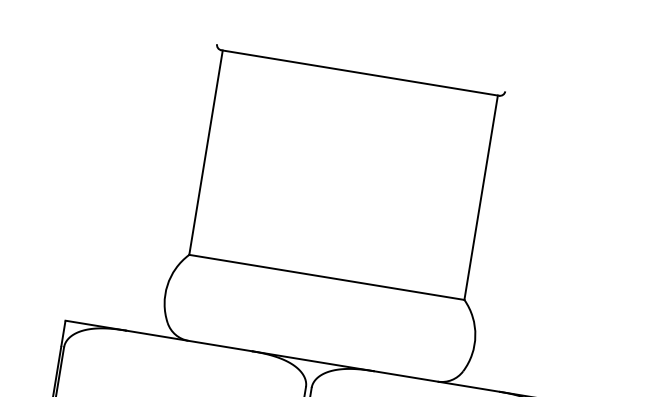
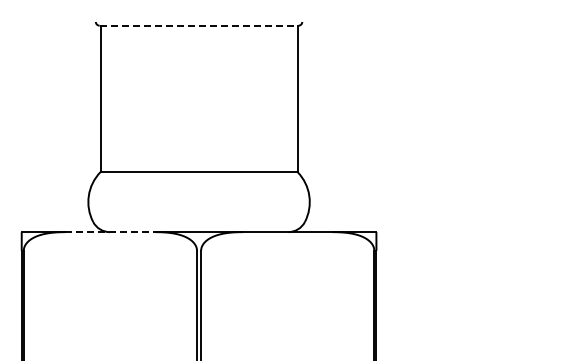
line: (360, 72) -> (199, 25), solid -> dashed
line: (189, 341) -> (110, 232), solid -> dashed

